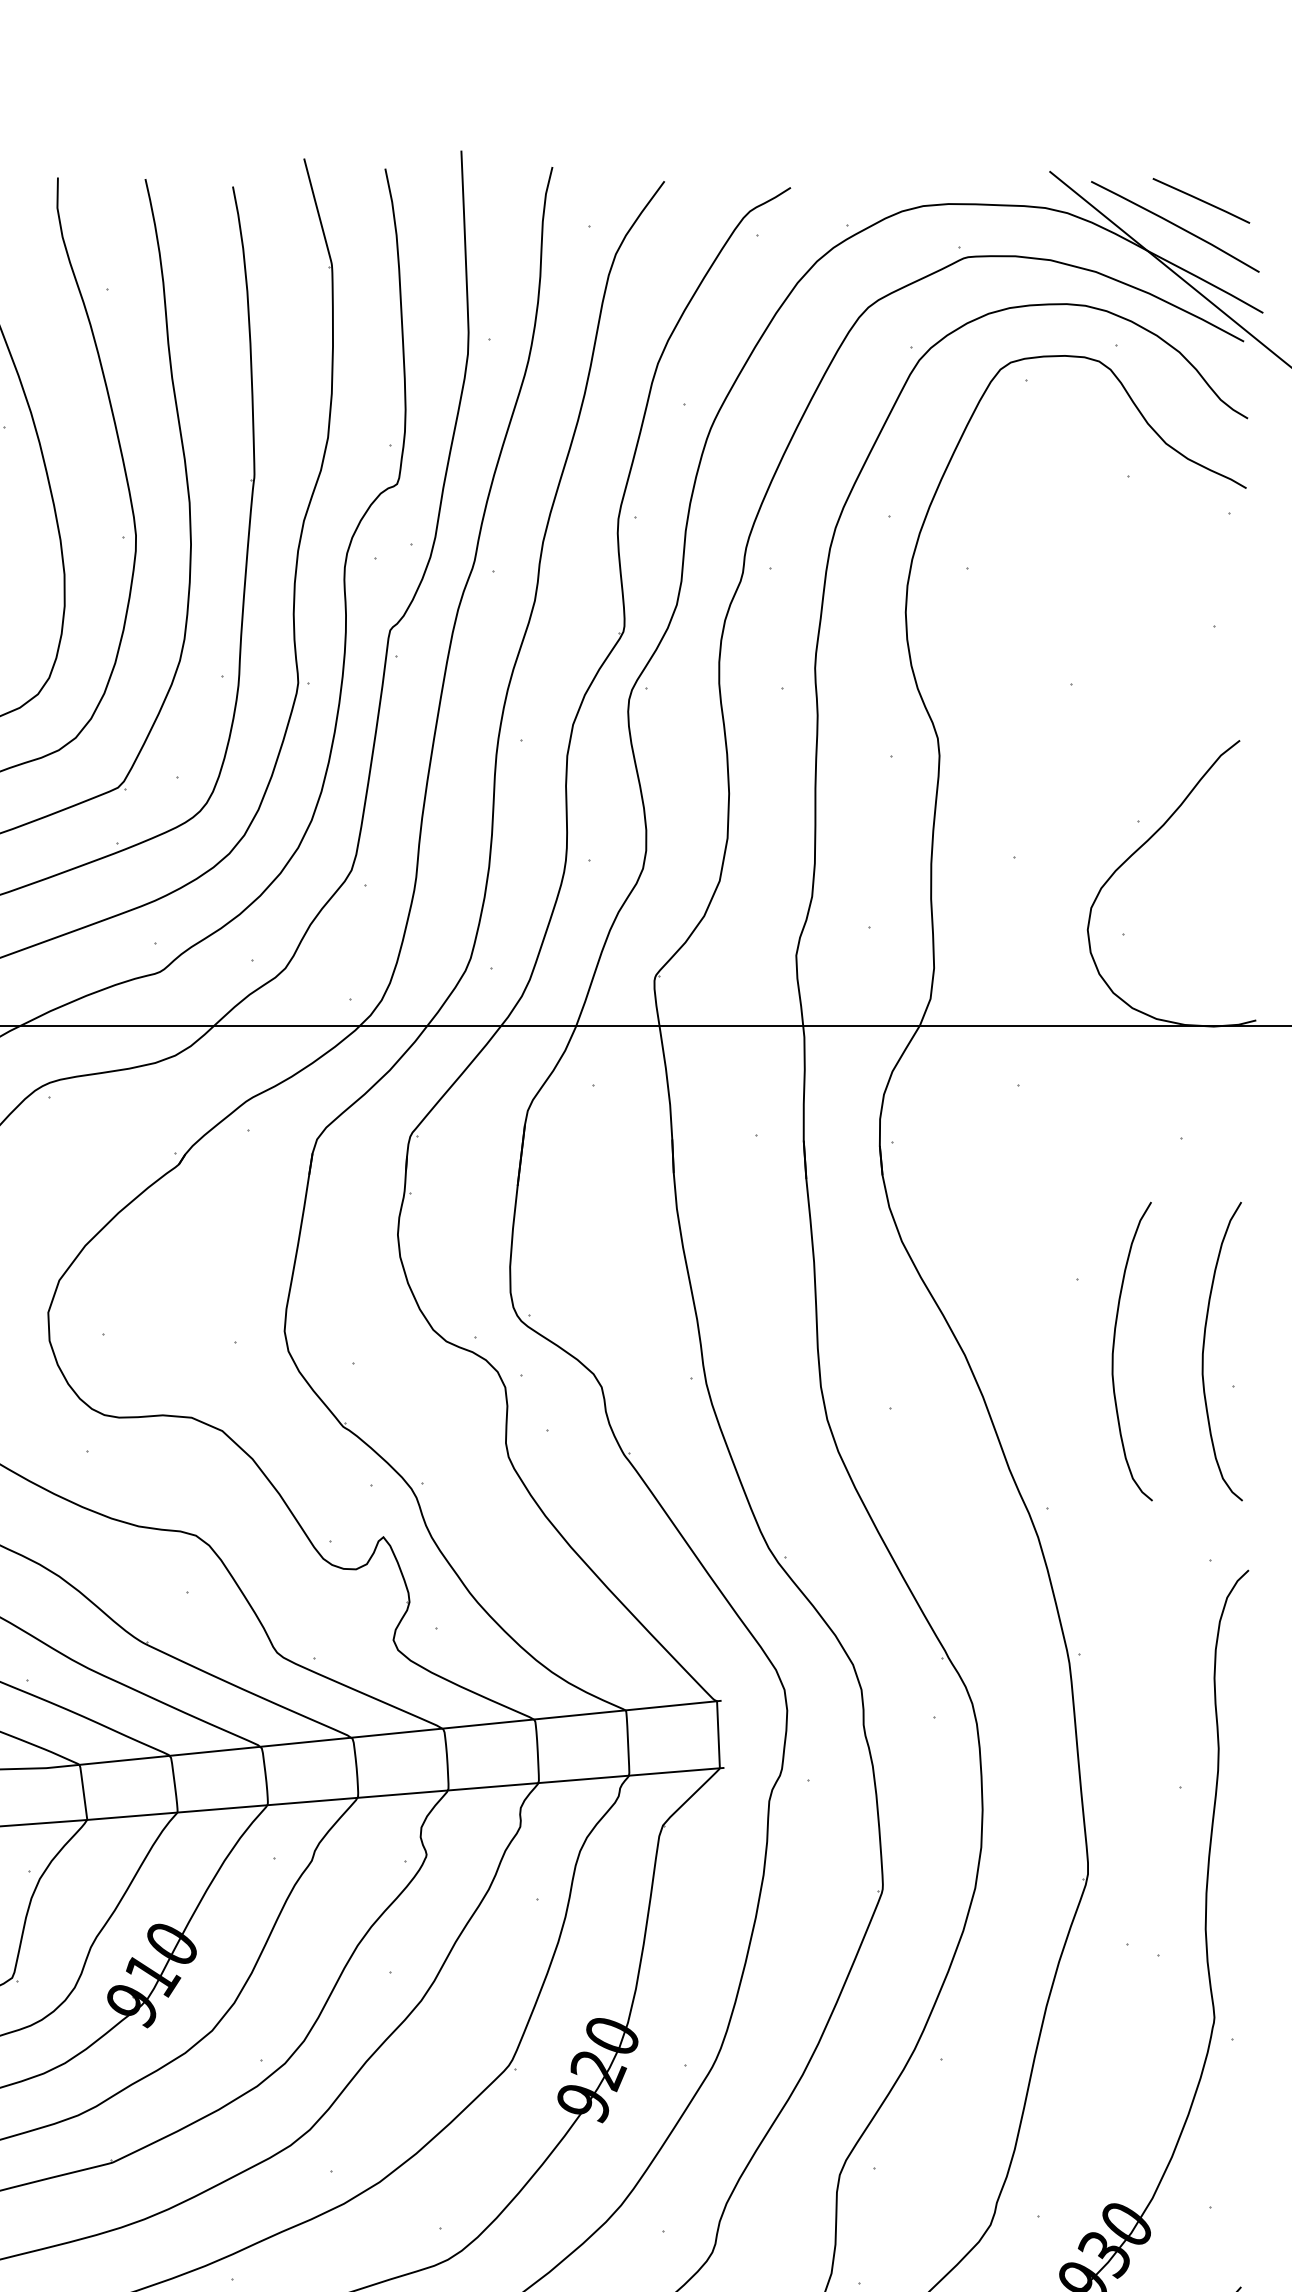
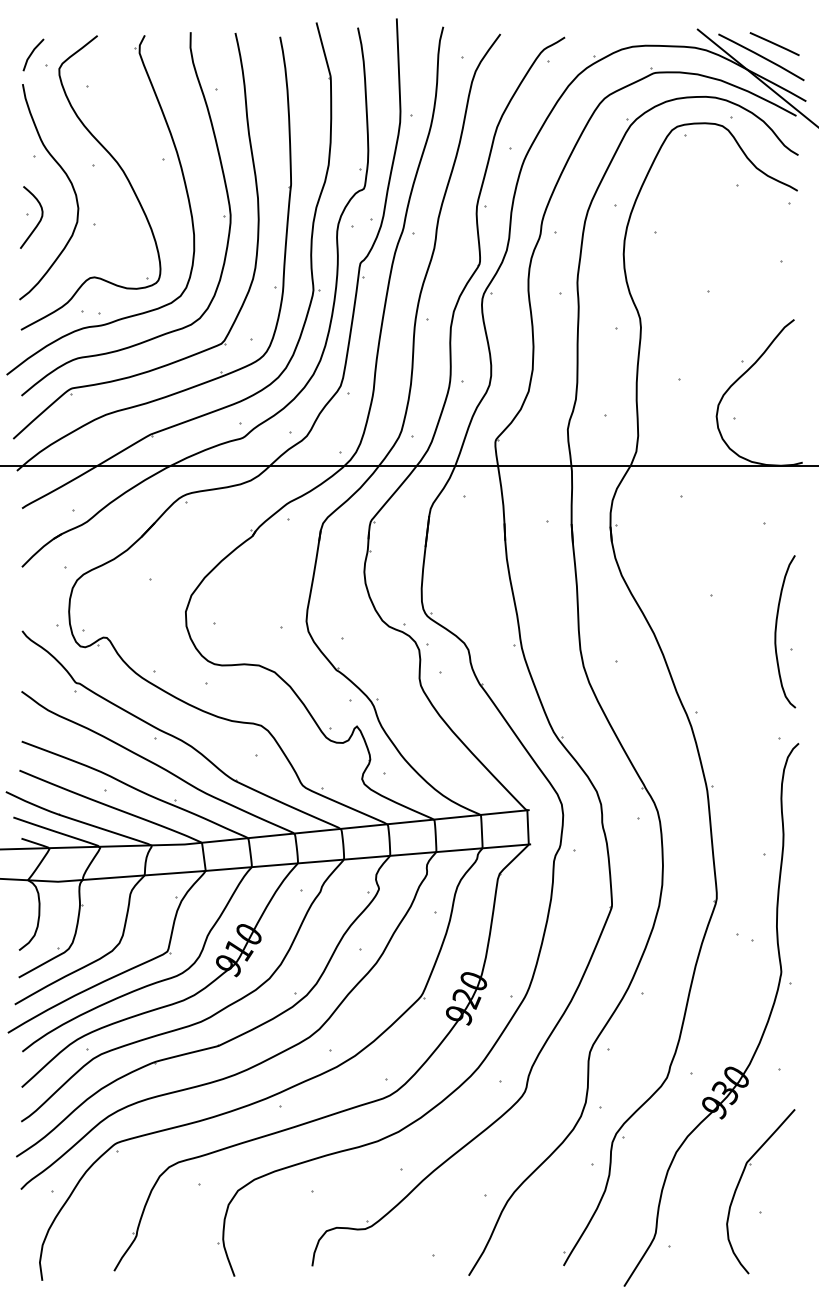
curve: (1114, 1351) -> (730, 631), removed

